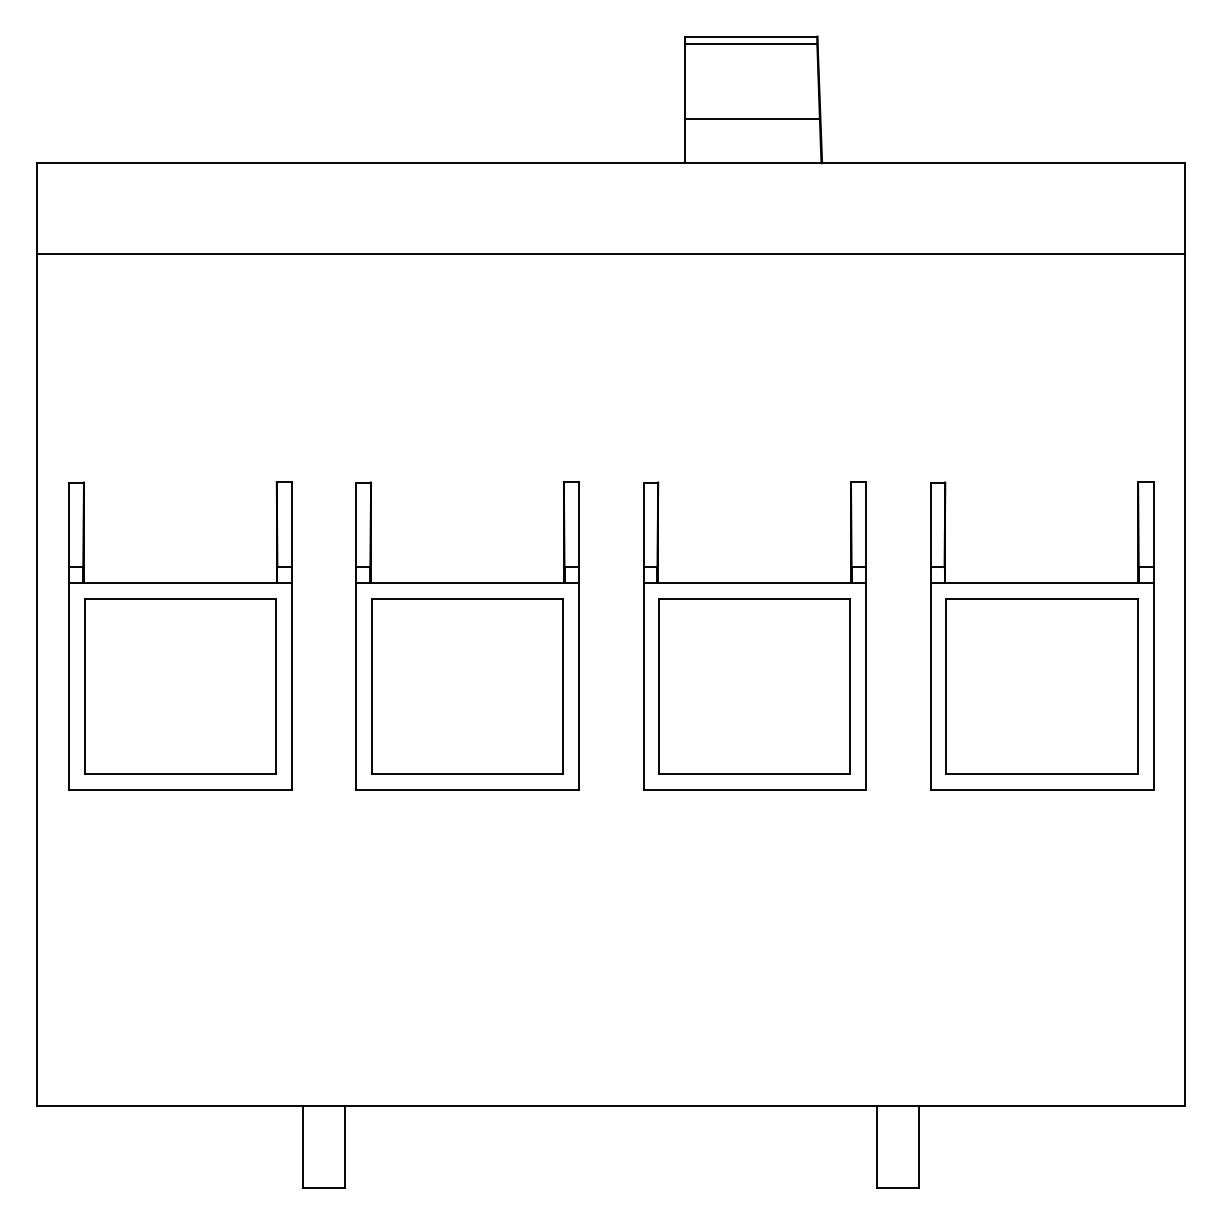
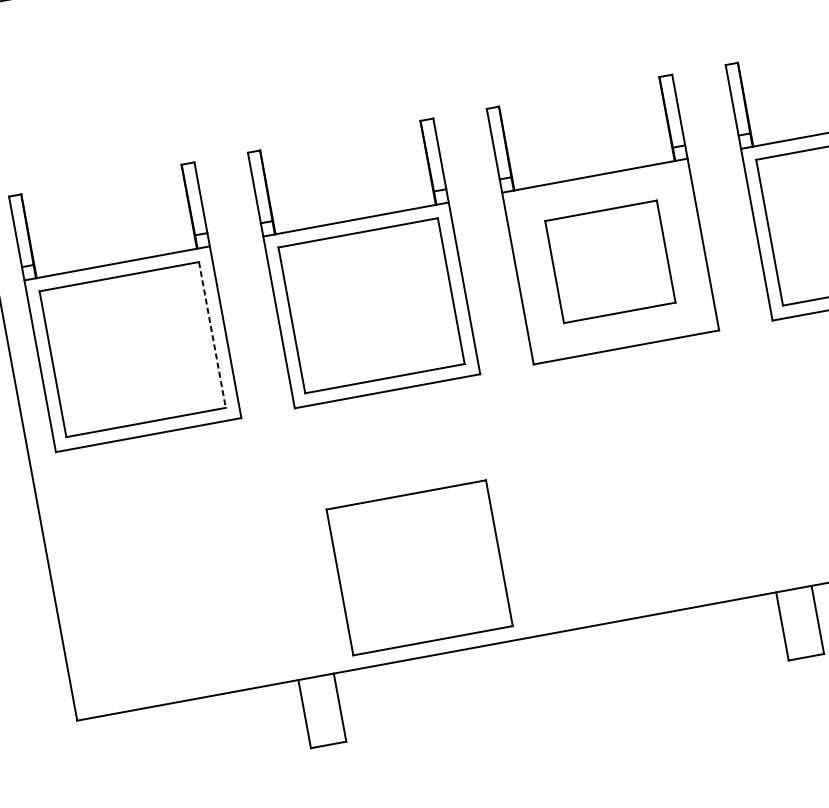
line: (276, 686) -> (212, 334), solid -> dashed
part: (754, 686) -> (610, 261), size x0.7
part: (467, 1001) -> (419, 567), added

